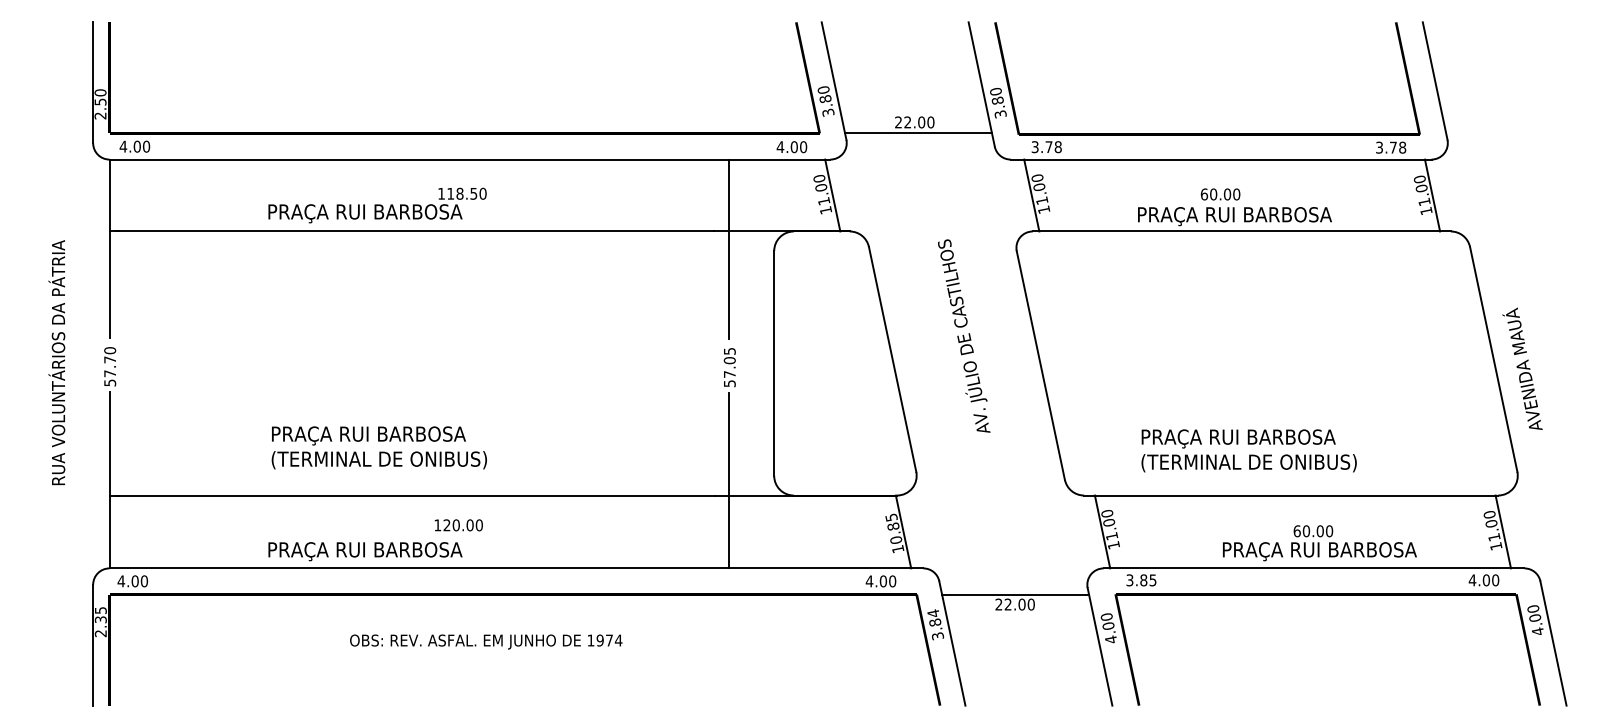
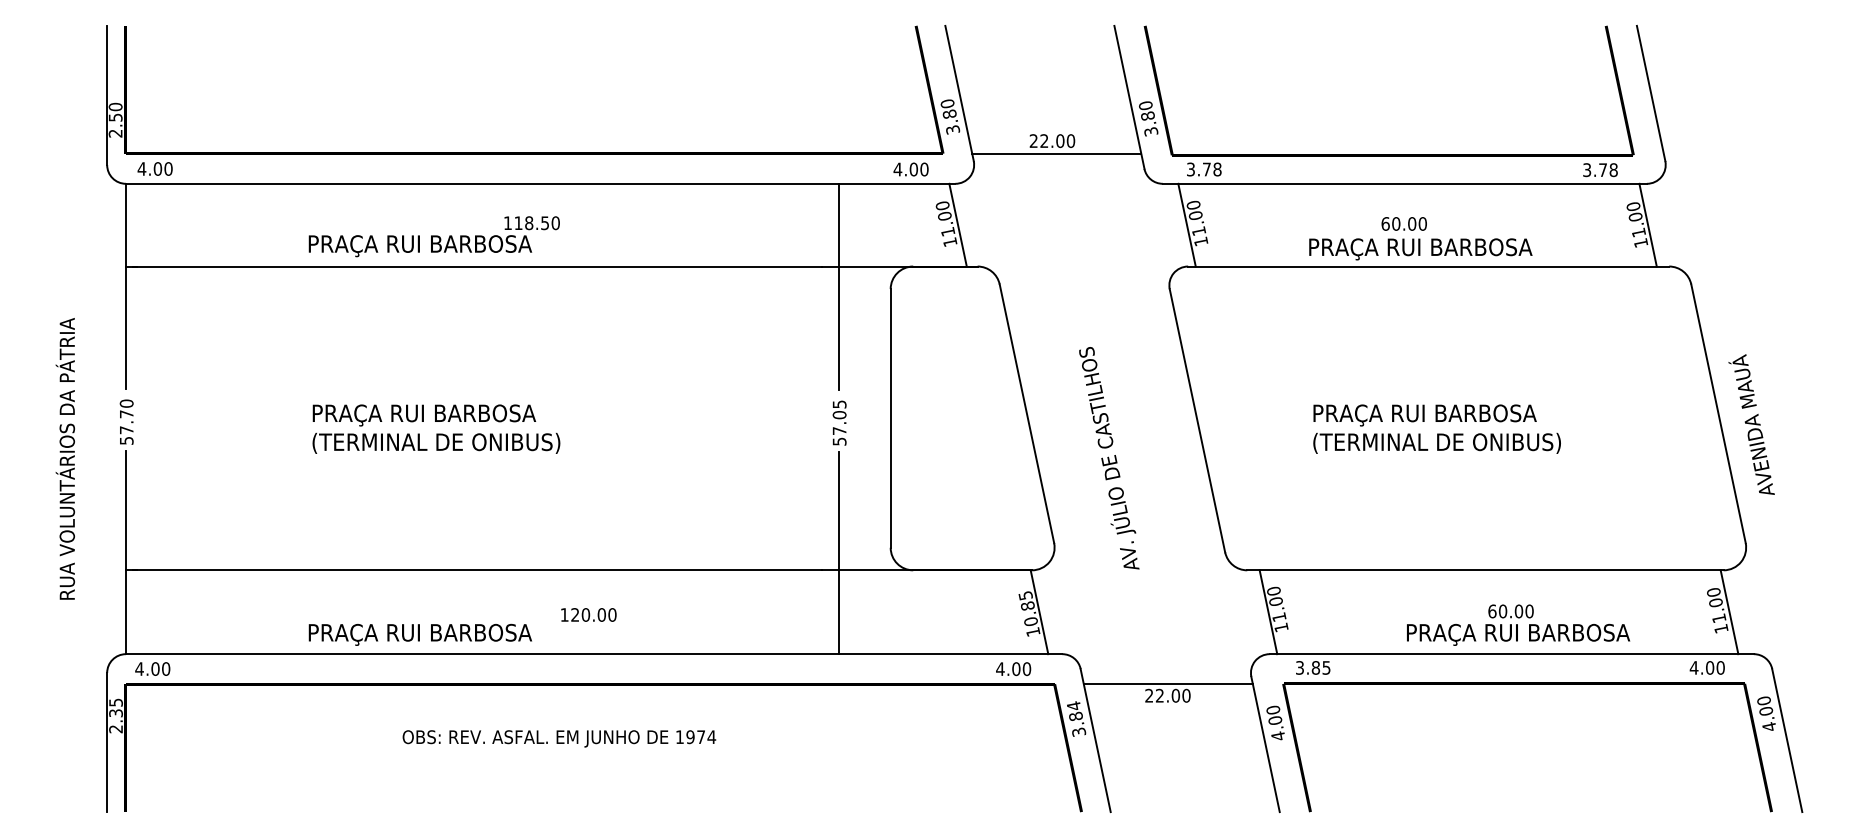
text: (964, 335) -> (1109, 457), moved
text: (56, 362) -> (64, 458), moved
text: (378, 447) -> (435, 428), moved
text: (1248, 450) -> (1436, 428), moved
text: (458, 525) -> (588, 615), moved

